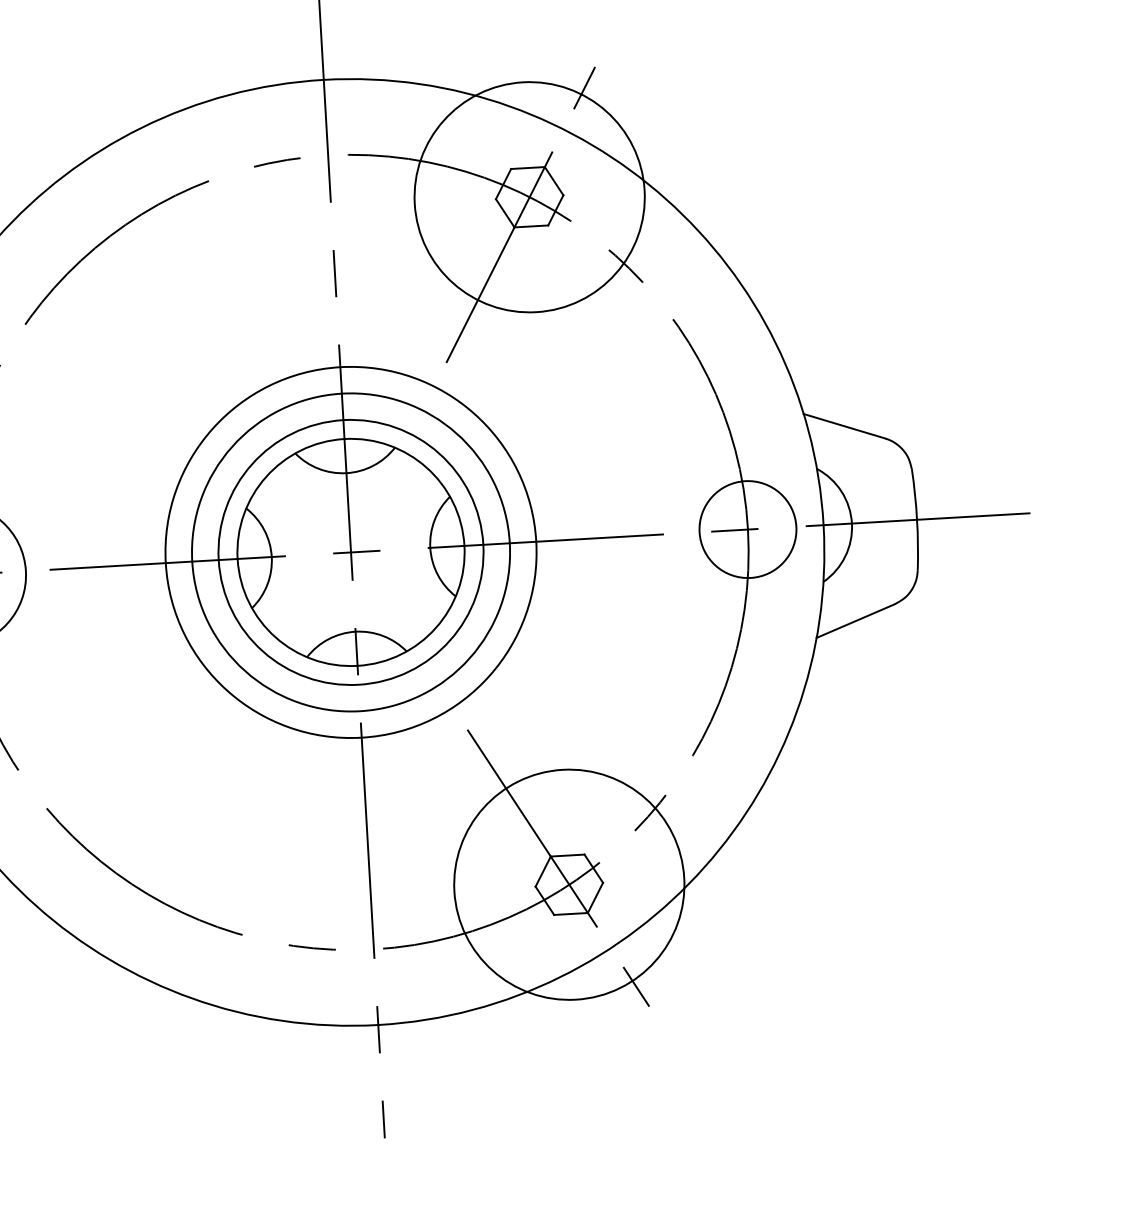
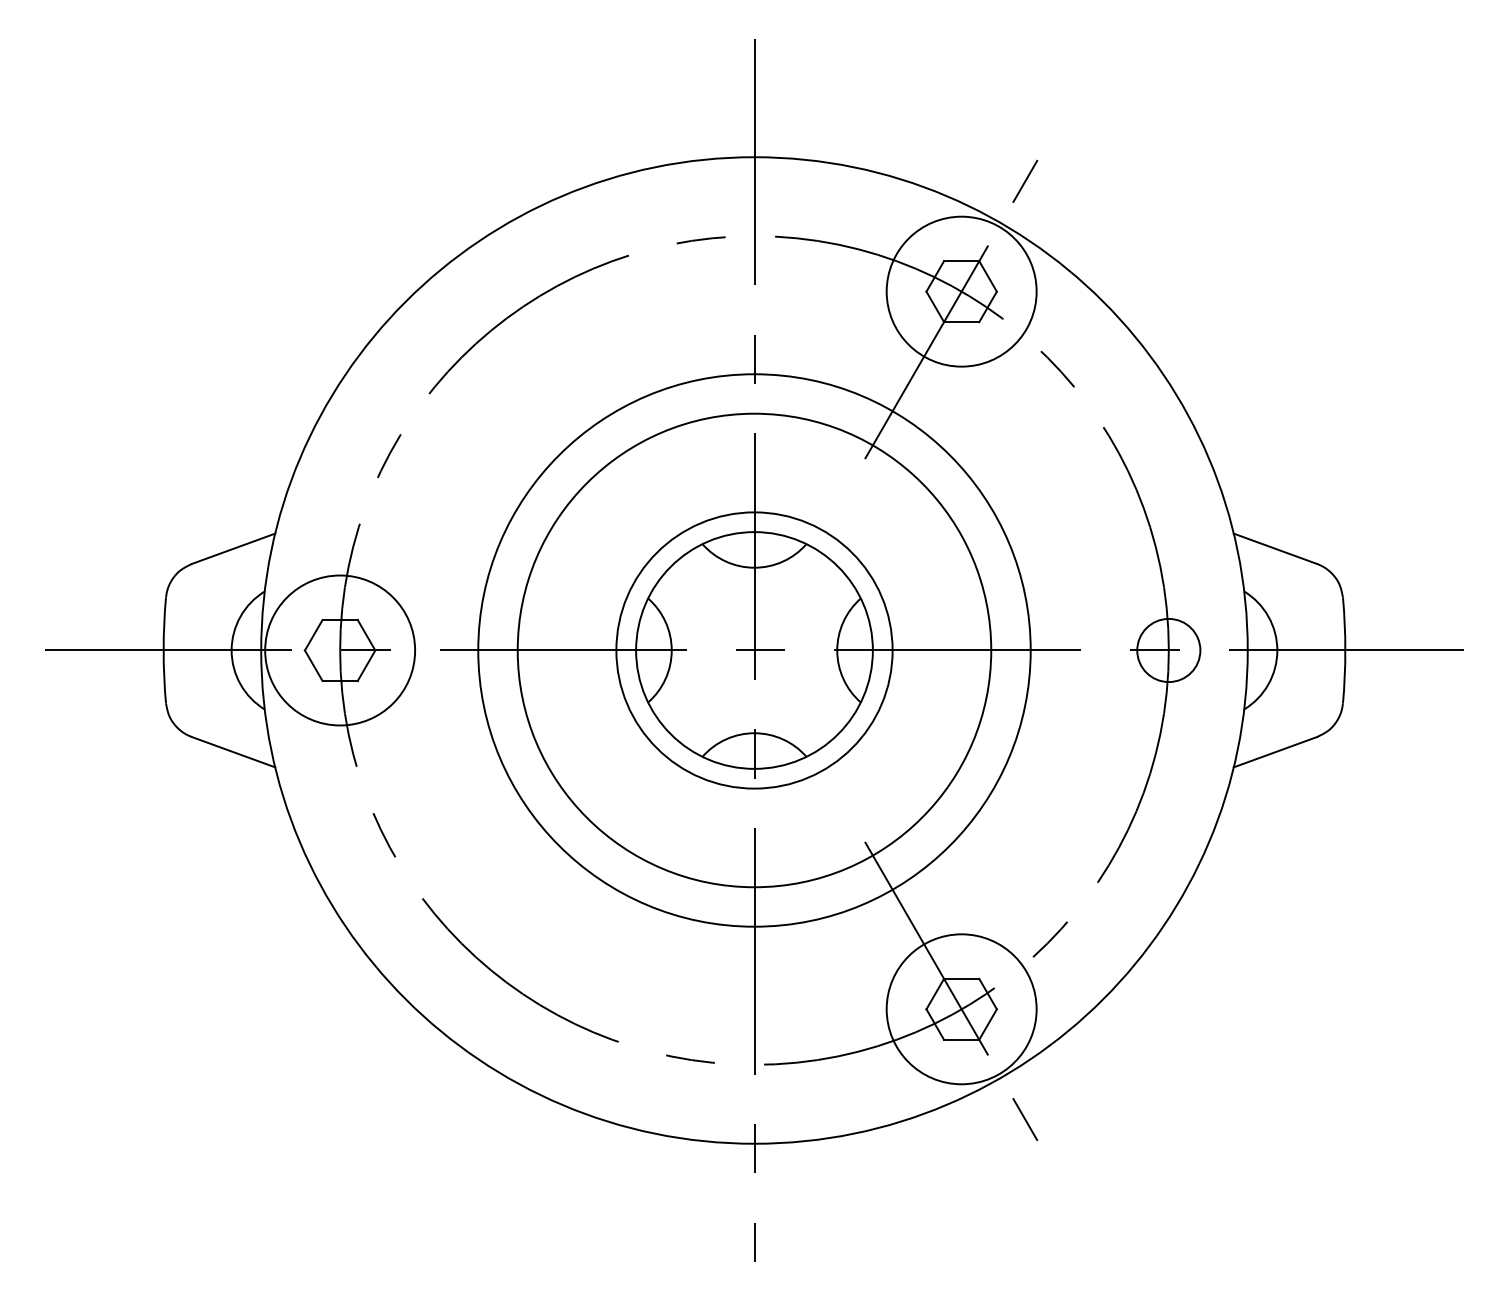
circle: (529, 197) -> (961, 291), size x0.62
circle: (747, 529) -> (1168, 650), size x0.62
circle: (351, 552) -> (754, 650), size x1.43
circle: (351, 552) -> (754, 650), size x1.43
circle: (569, 884) -> (961, 1009), size x0.62

